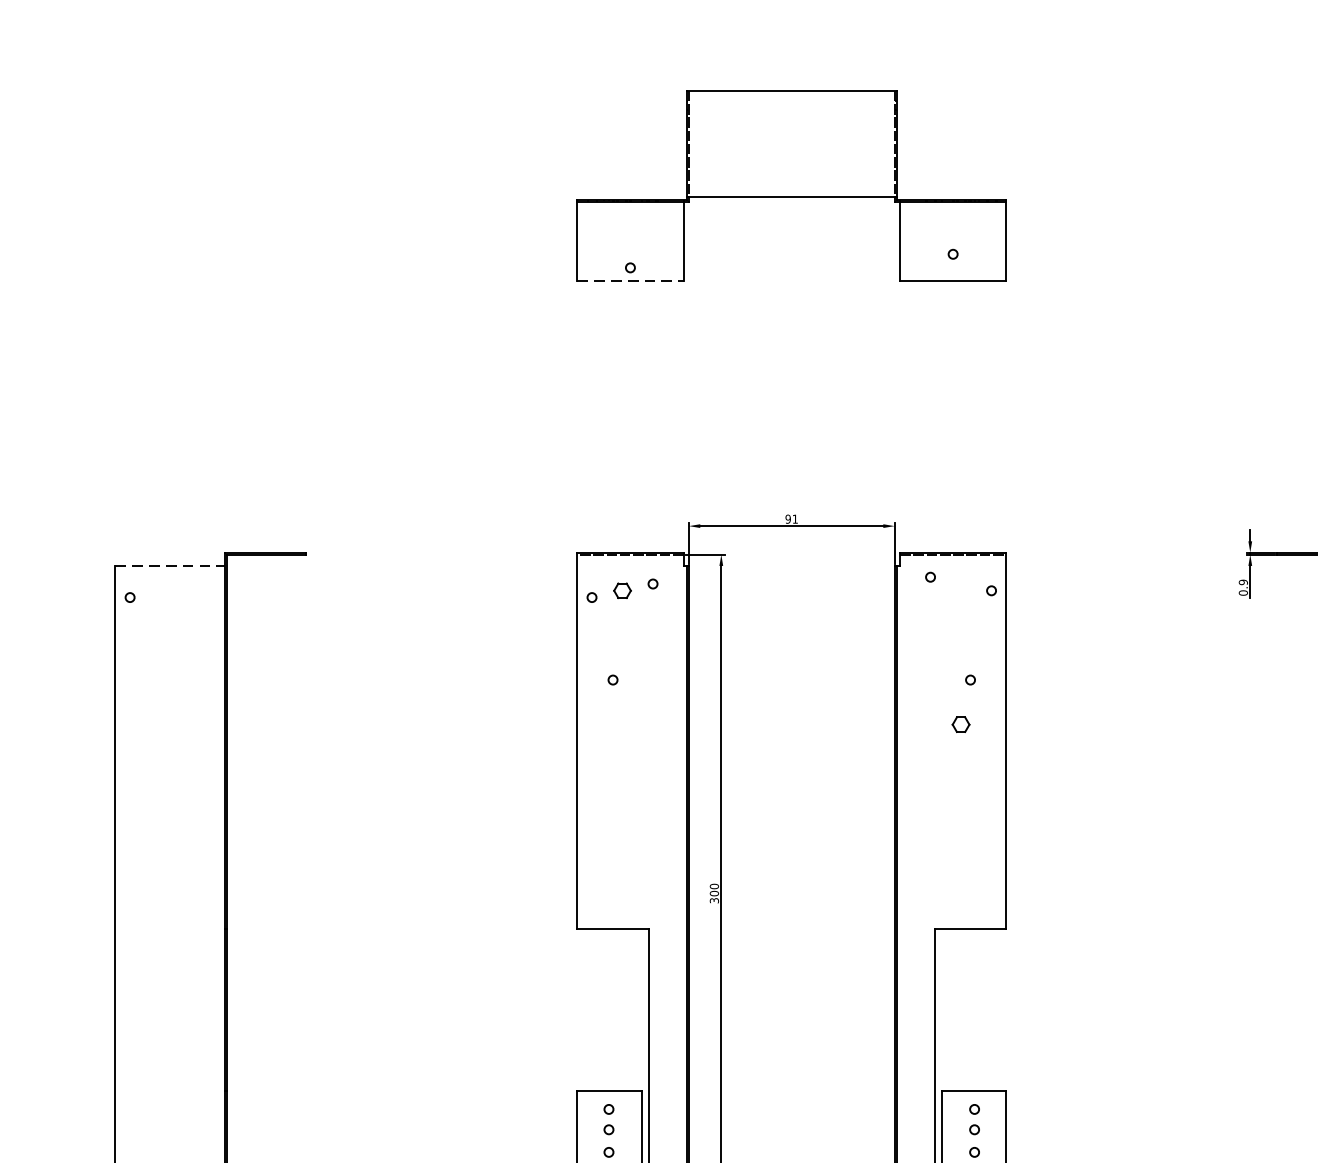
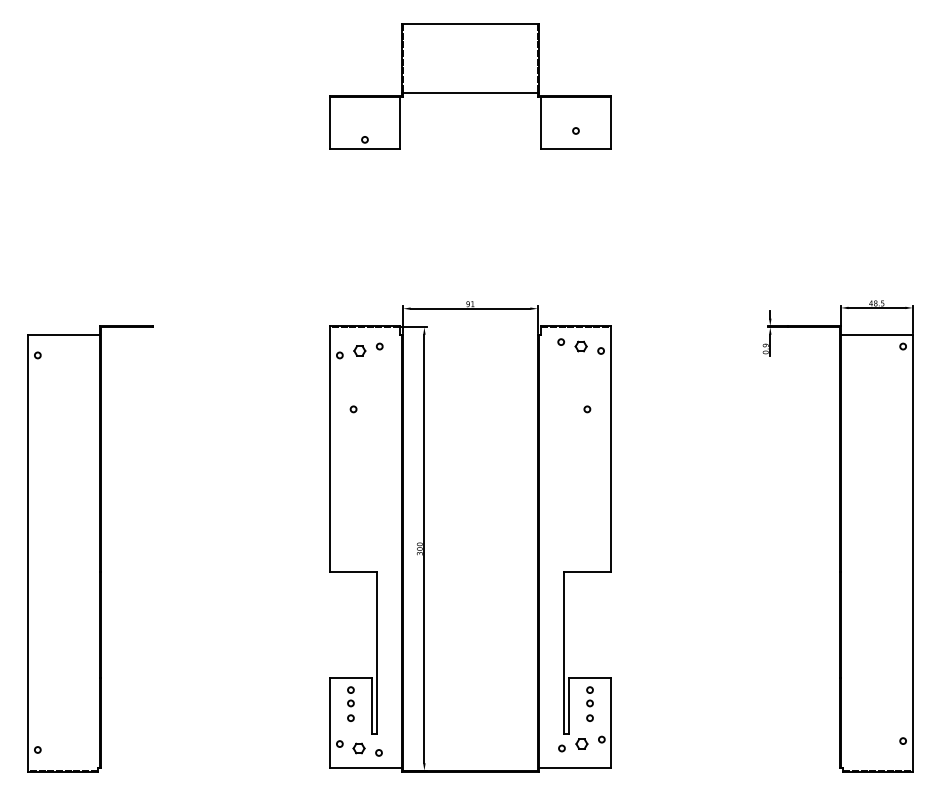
line: (629, 281) -> (364, 148), dashed -> solid
line: (170, 565) -> (64, 334), dashed -> solid
part: (960, 724) -> (580, 346), moved

